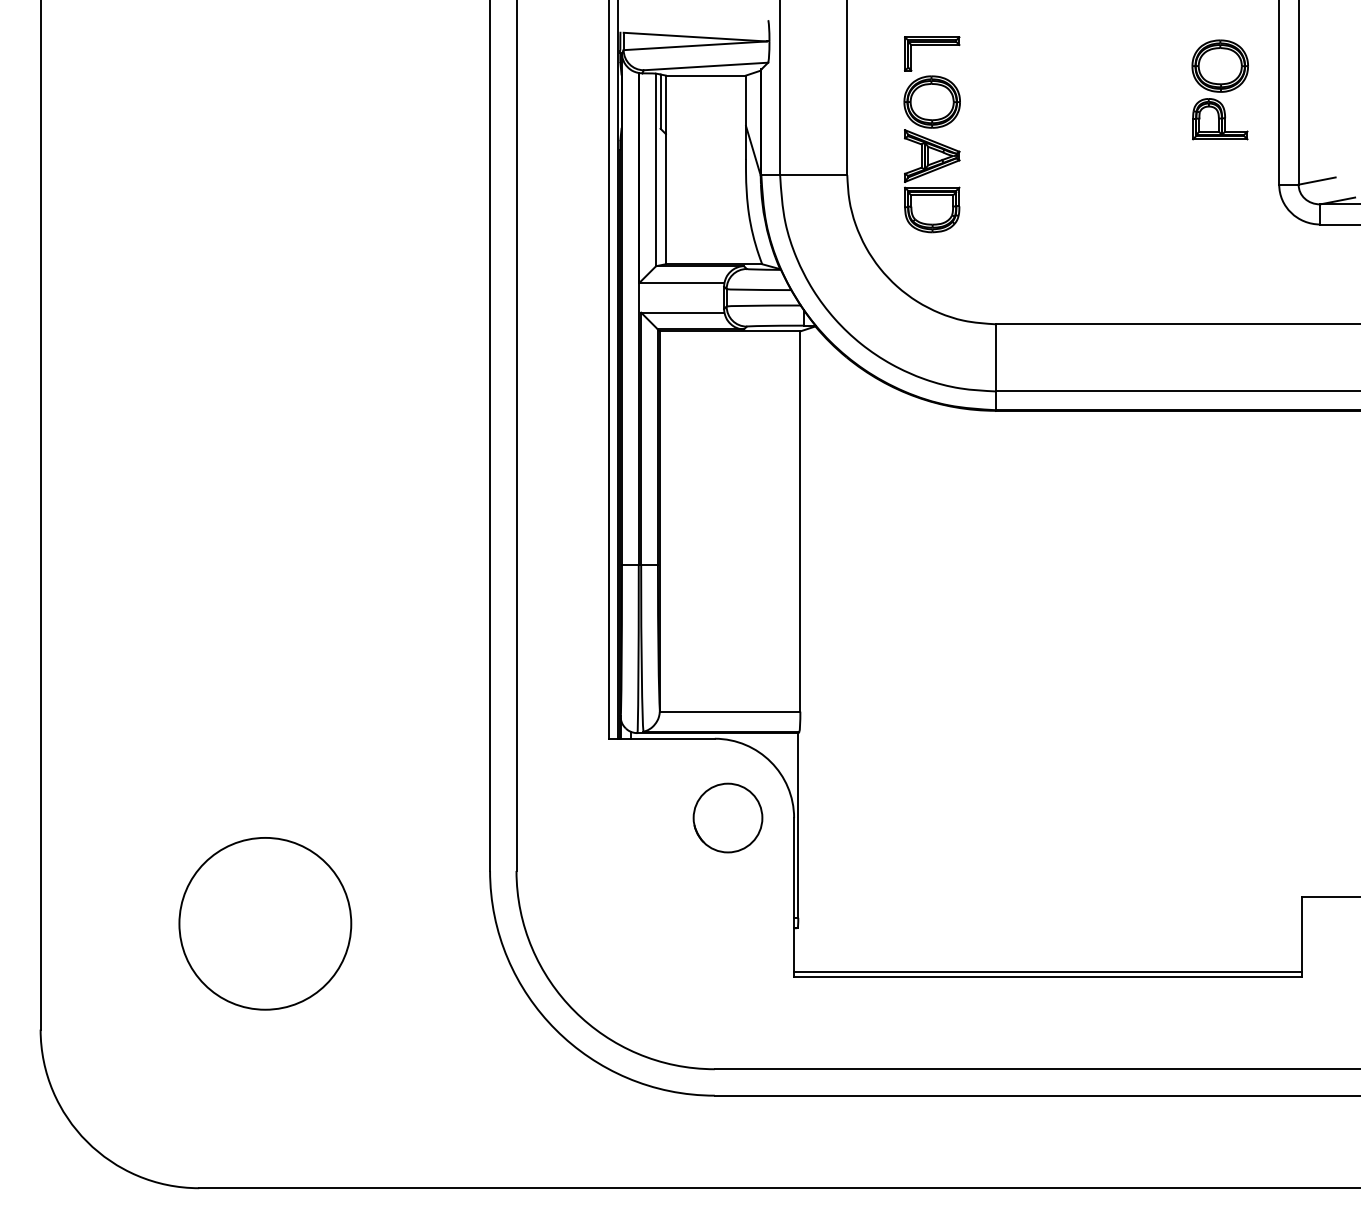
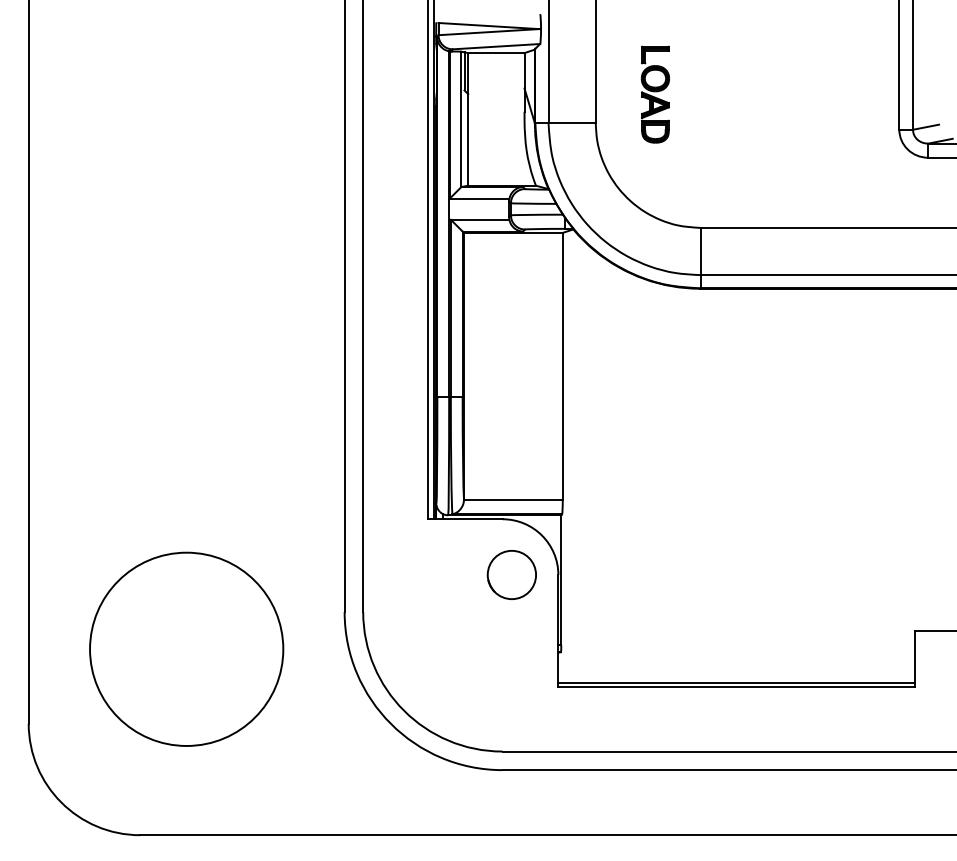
part: (1219, 88) -> (857, 62), removed
part: (932, 134) -> (655, 94), size x0.7
circle: (265, 922) -> (186, 648), size x1.6

